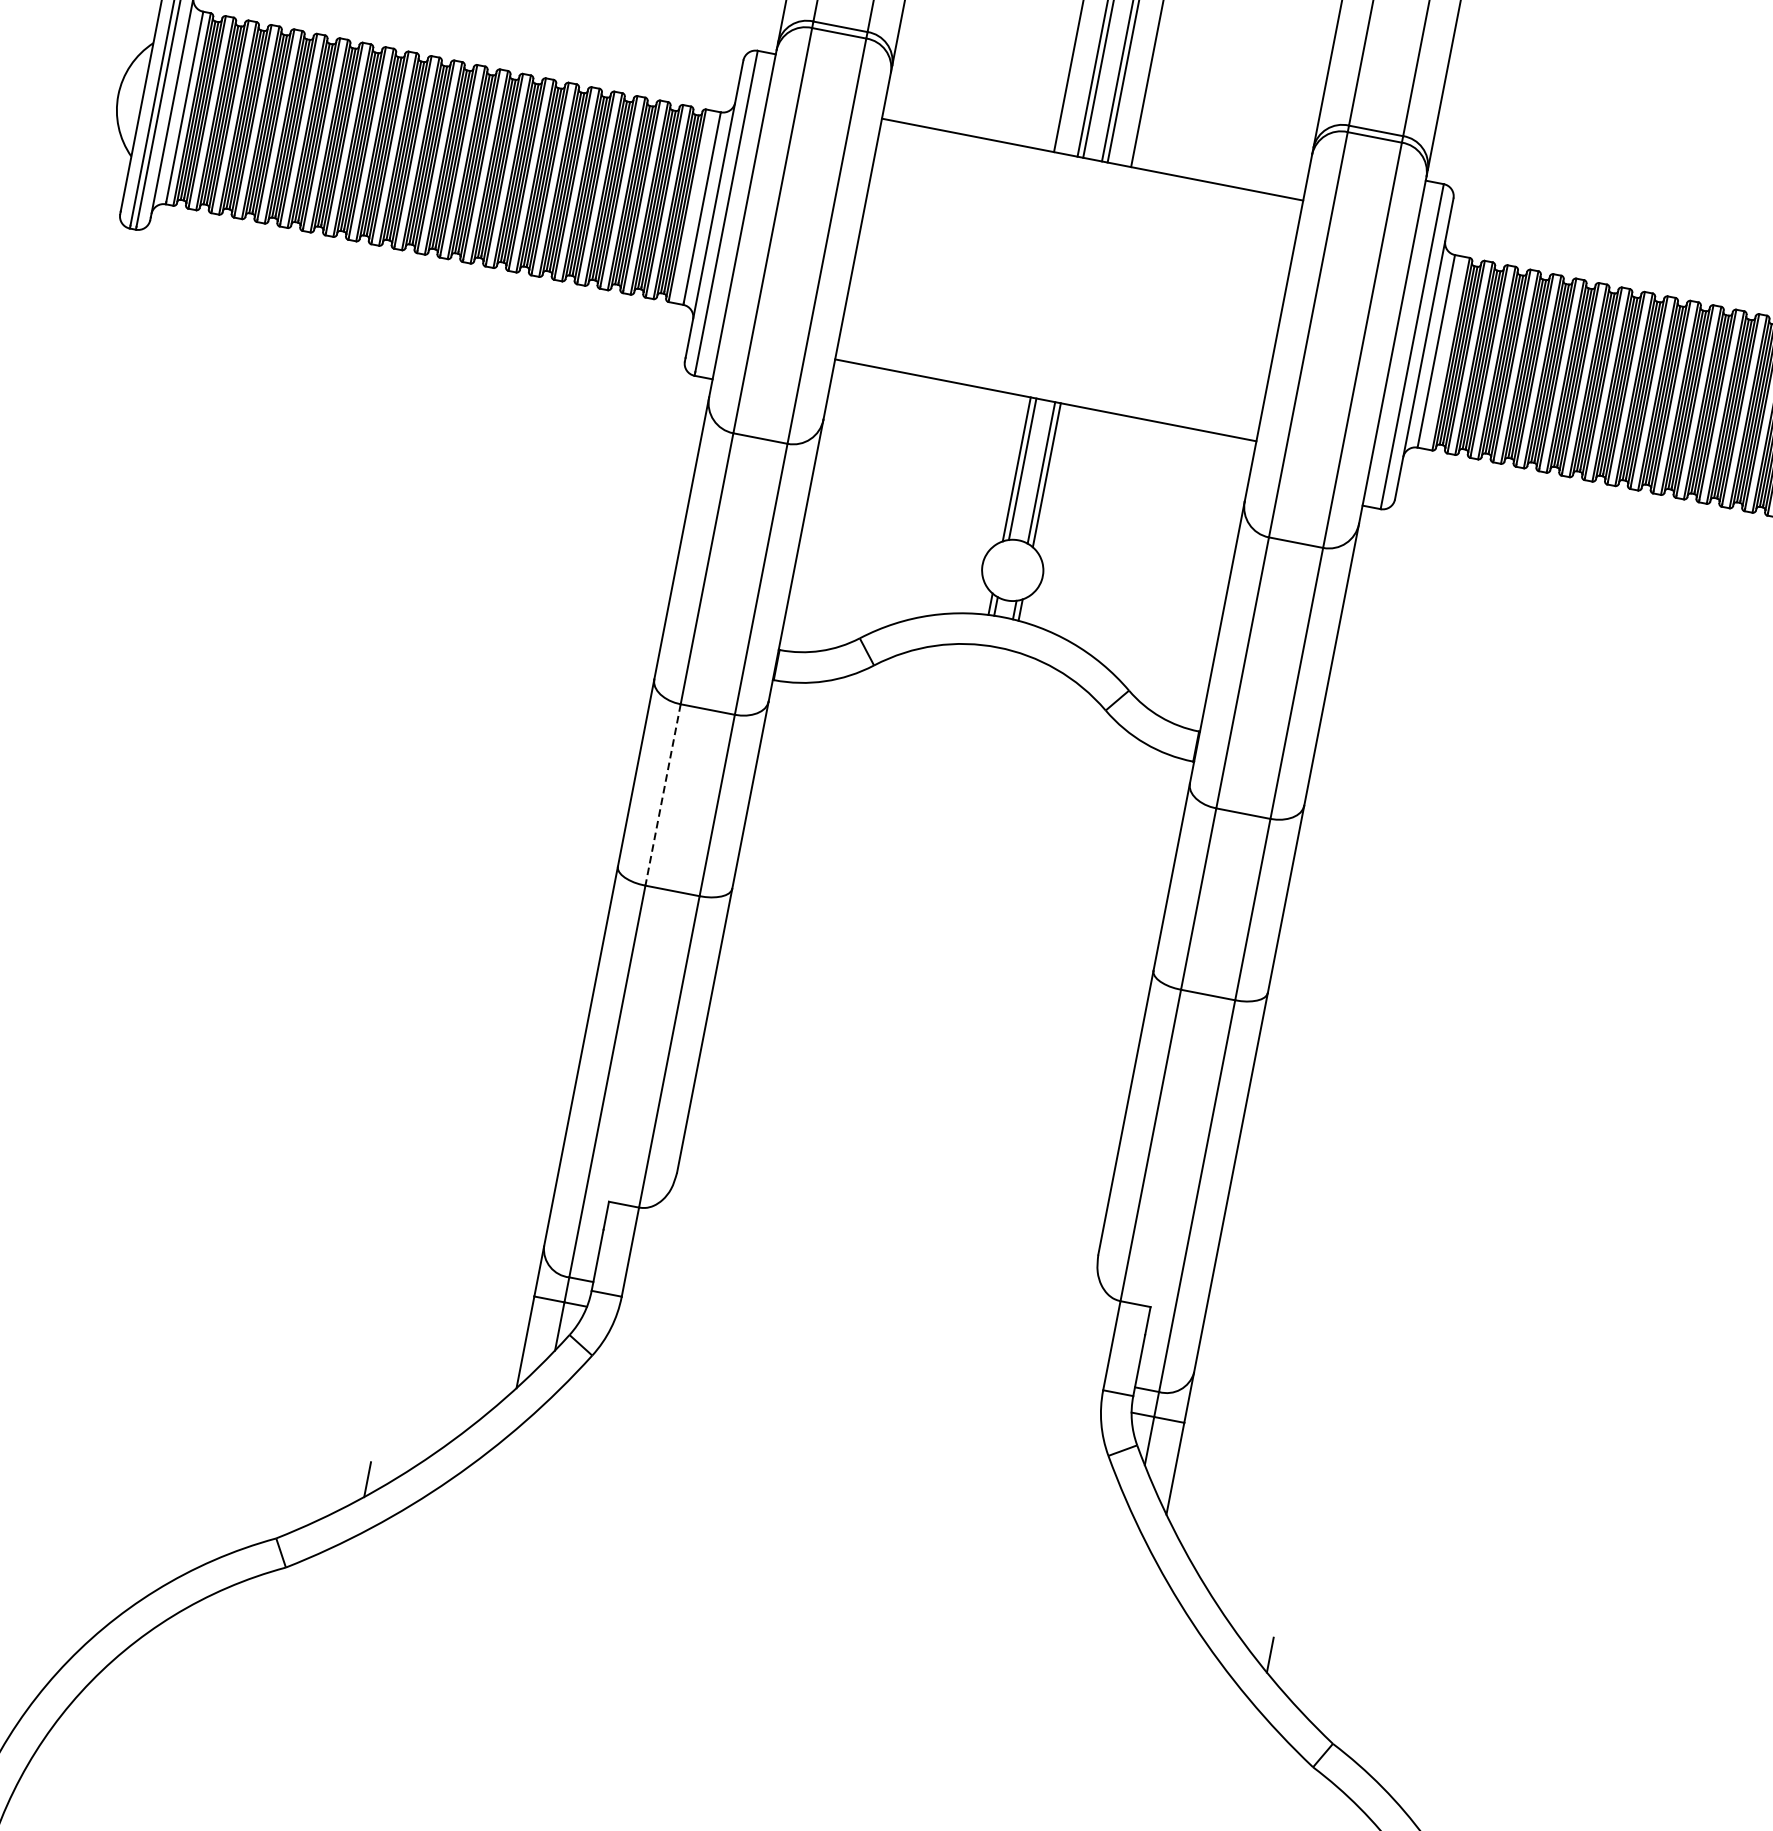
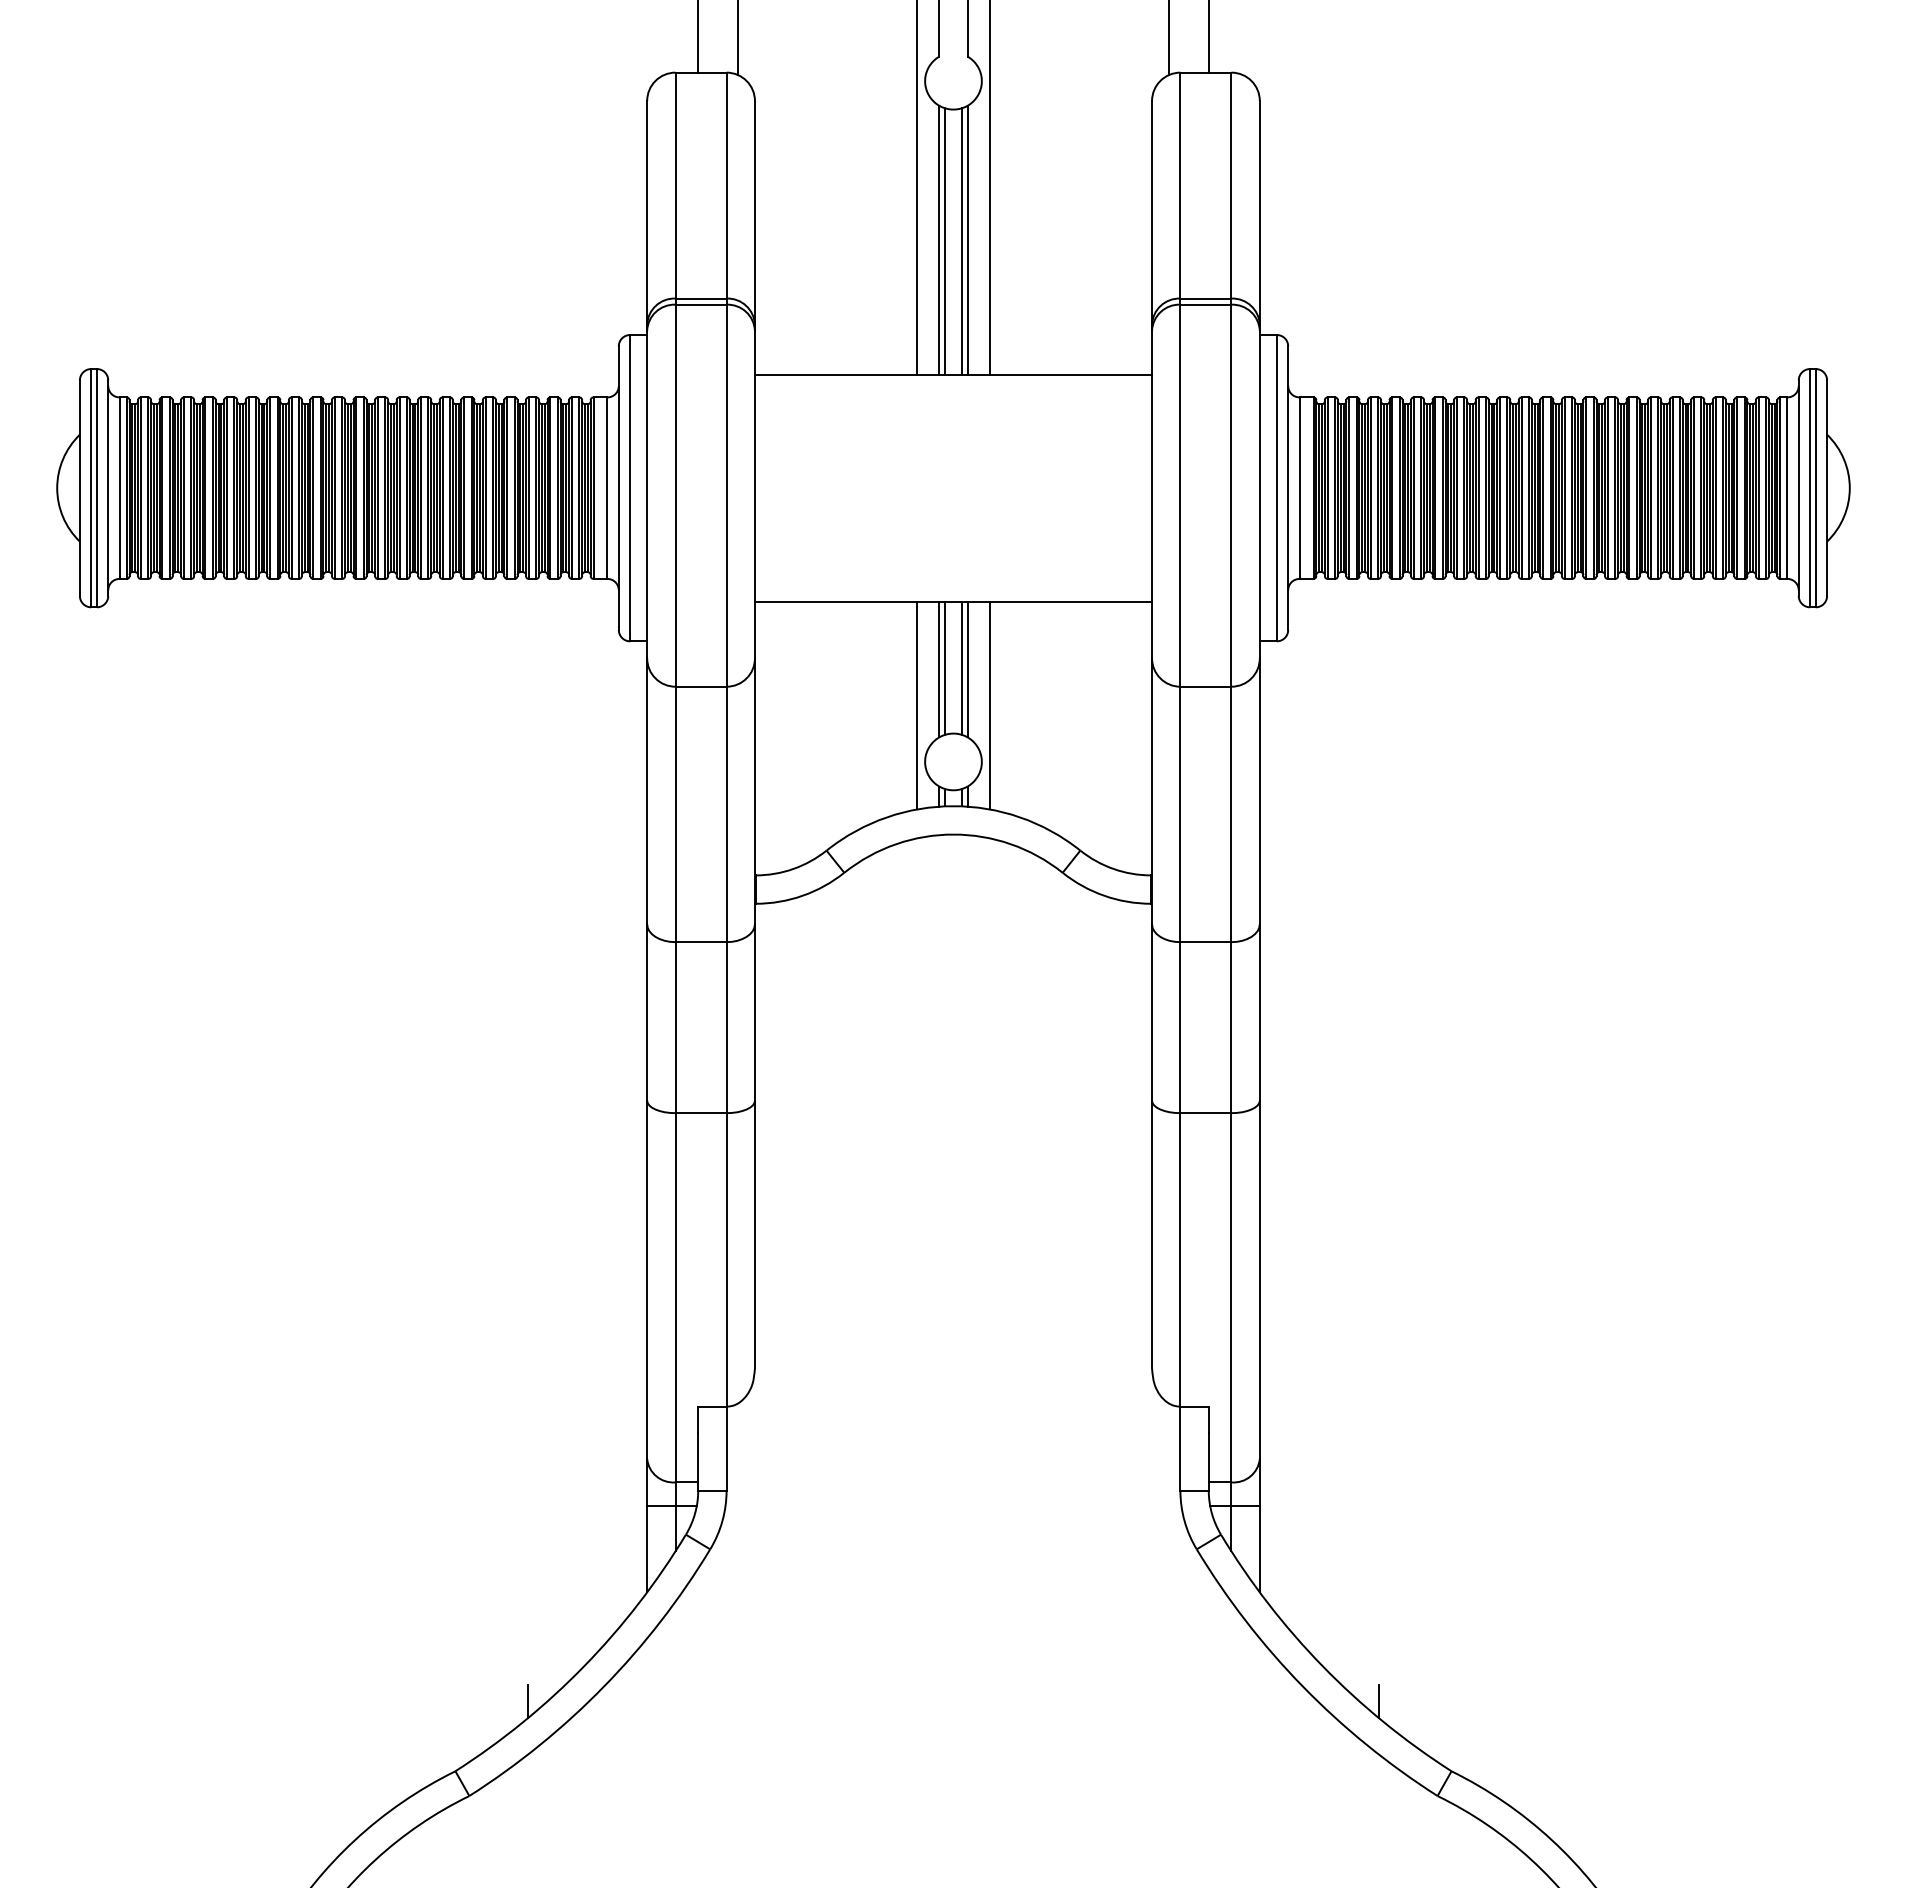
line: (986, 503) -> (917, 705), added
line: (1062, 517) -> (989, 705), added
line: (662, 795) -> (675, 1028), dashed -> solid

